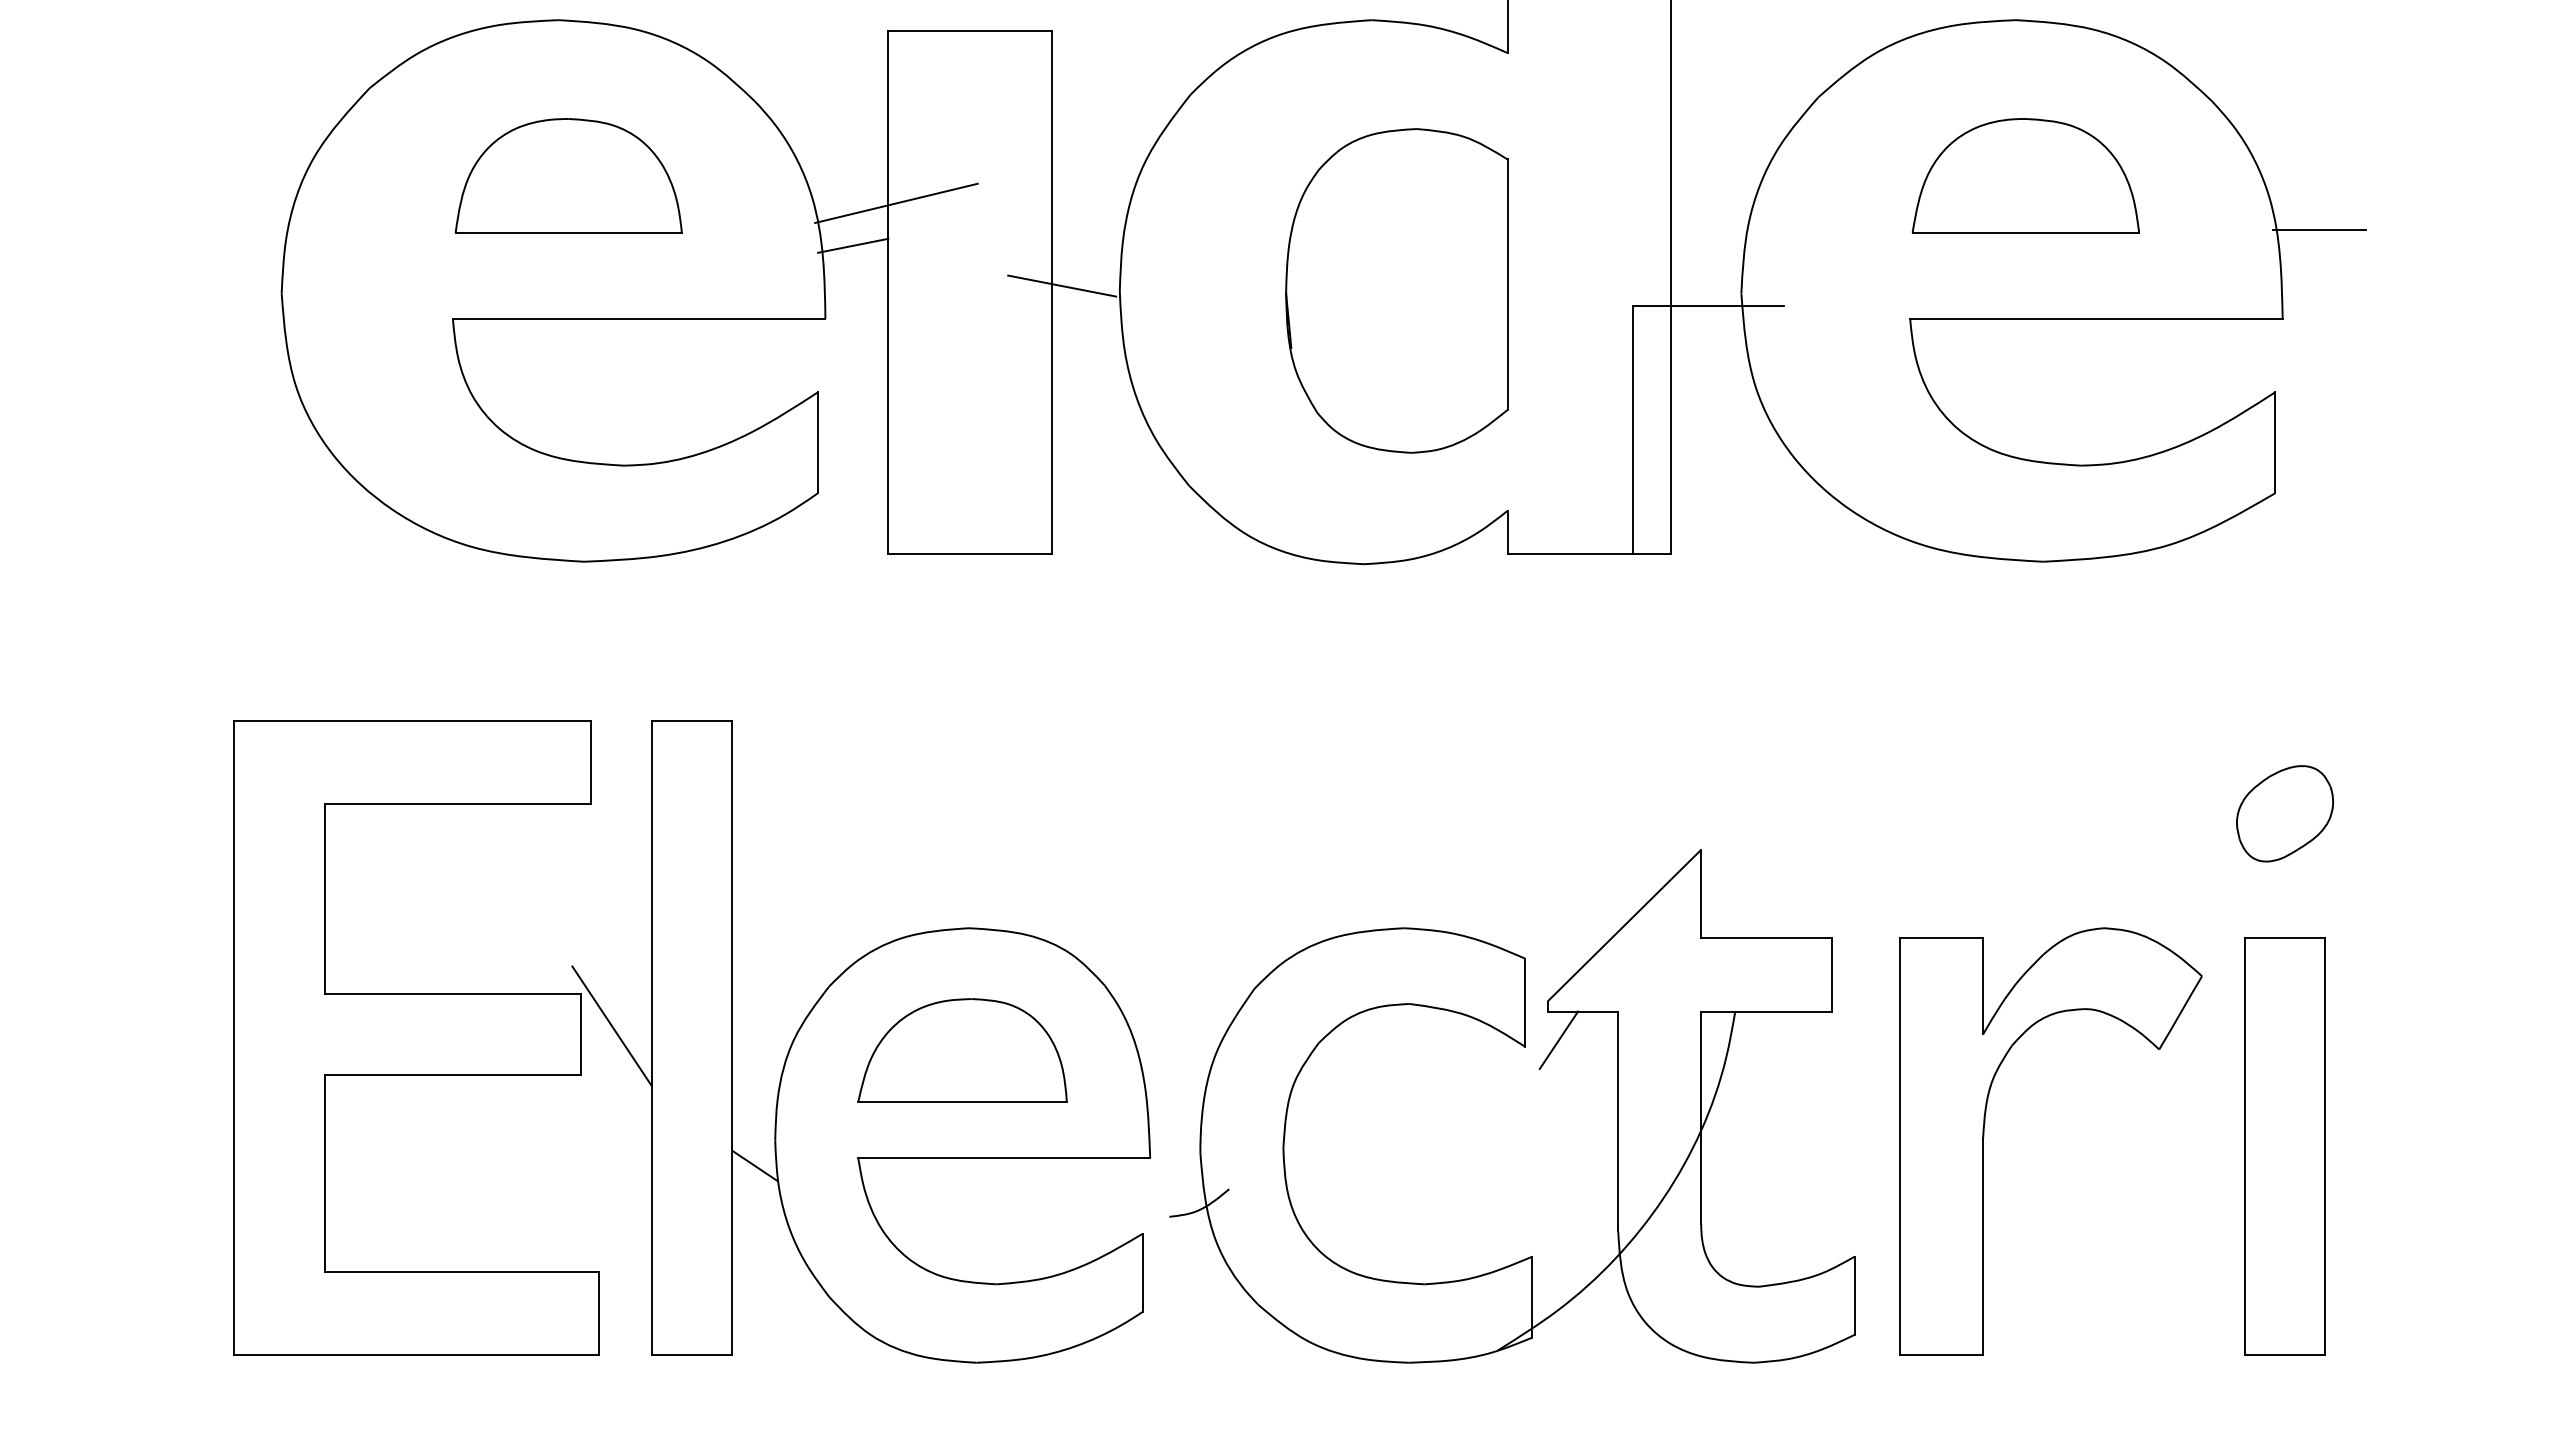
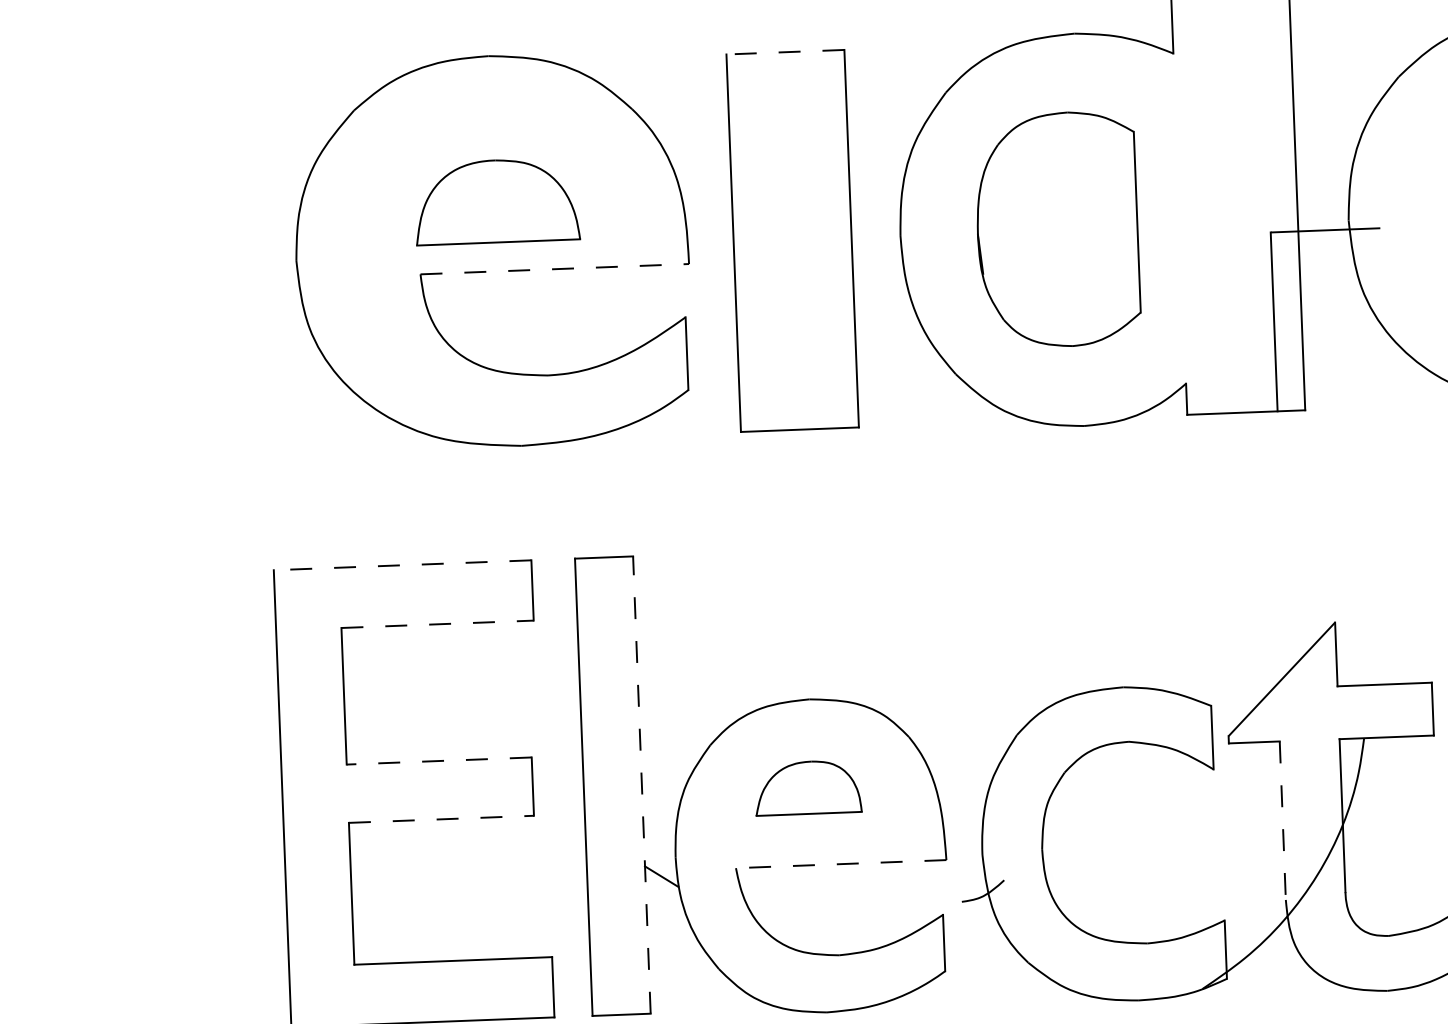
line: (970, 30) -> (785, 52), solid -> dashed
part: (568, 175) -> (496, 201), moved
line: (896, 203) -> (737, 178), removed
line: (853, 245) -> (707, 210), removed
line: (1062, 285) -> (859, 233), removed
part: (1396, 290) -> (1057, 229), moved
line: (639, 318) -> (555, 268), solid -> dashed
line: (412, 720) -> (402, 565), solid -> dashed
line: (458, 804) -> (438, 624), solid -> dashed
line: (452, 993) -> (438, 760), solid -> dashed
line: (611, 1026) -> (554, 780), removed
line: (732, 1037) -> (641, 784), solid -> dashed
line: (1558, 1040) -> (1237, 763), removed
part: (962, 1050) -> (808, 787), size x0.7
line: (453, 1074) -> (441, 819), solid -> dashed
line: (1618, 1121) -> (1282, 820), solid -> dashed
line: (1004, 1158) -> (841, 864), solid -> dashed

